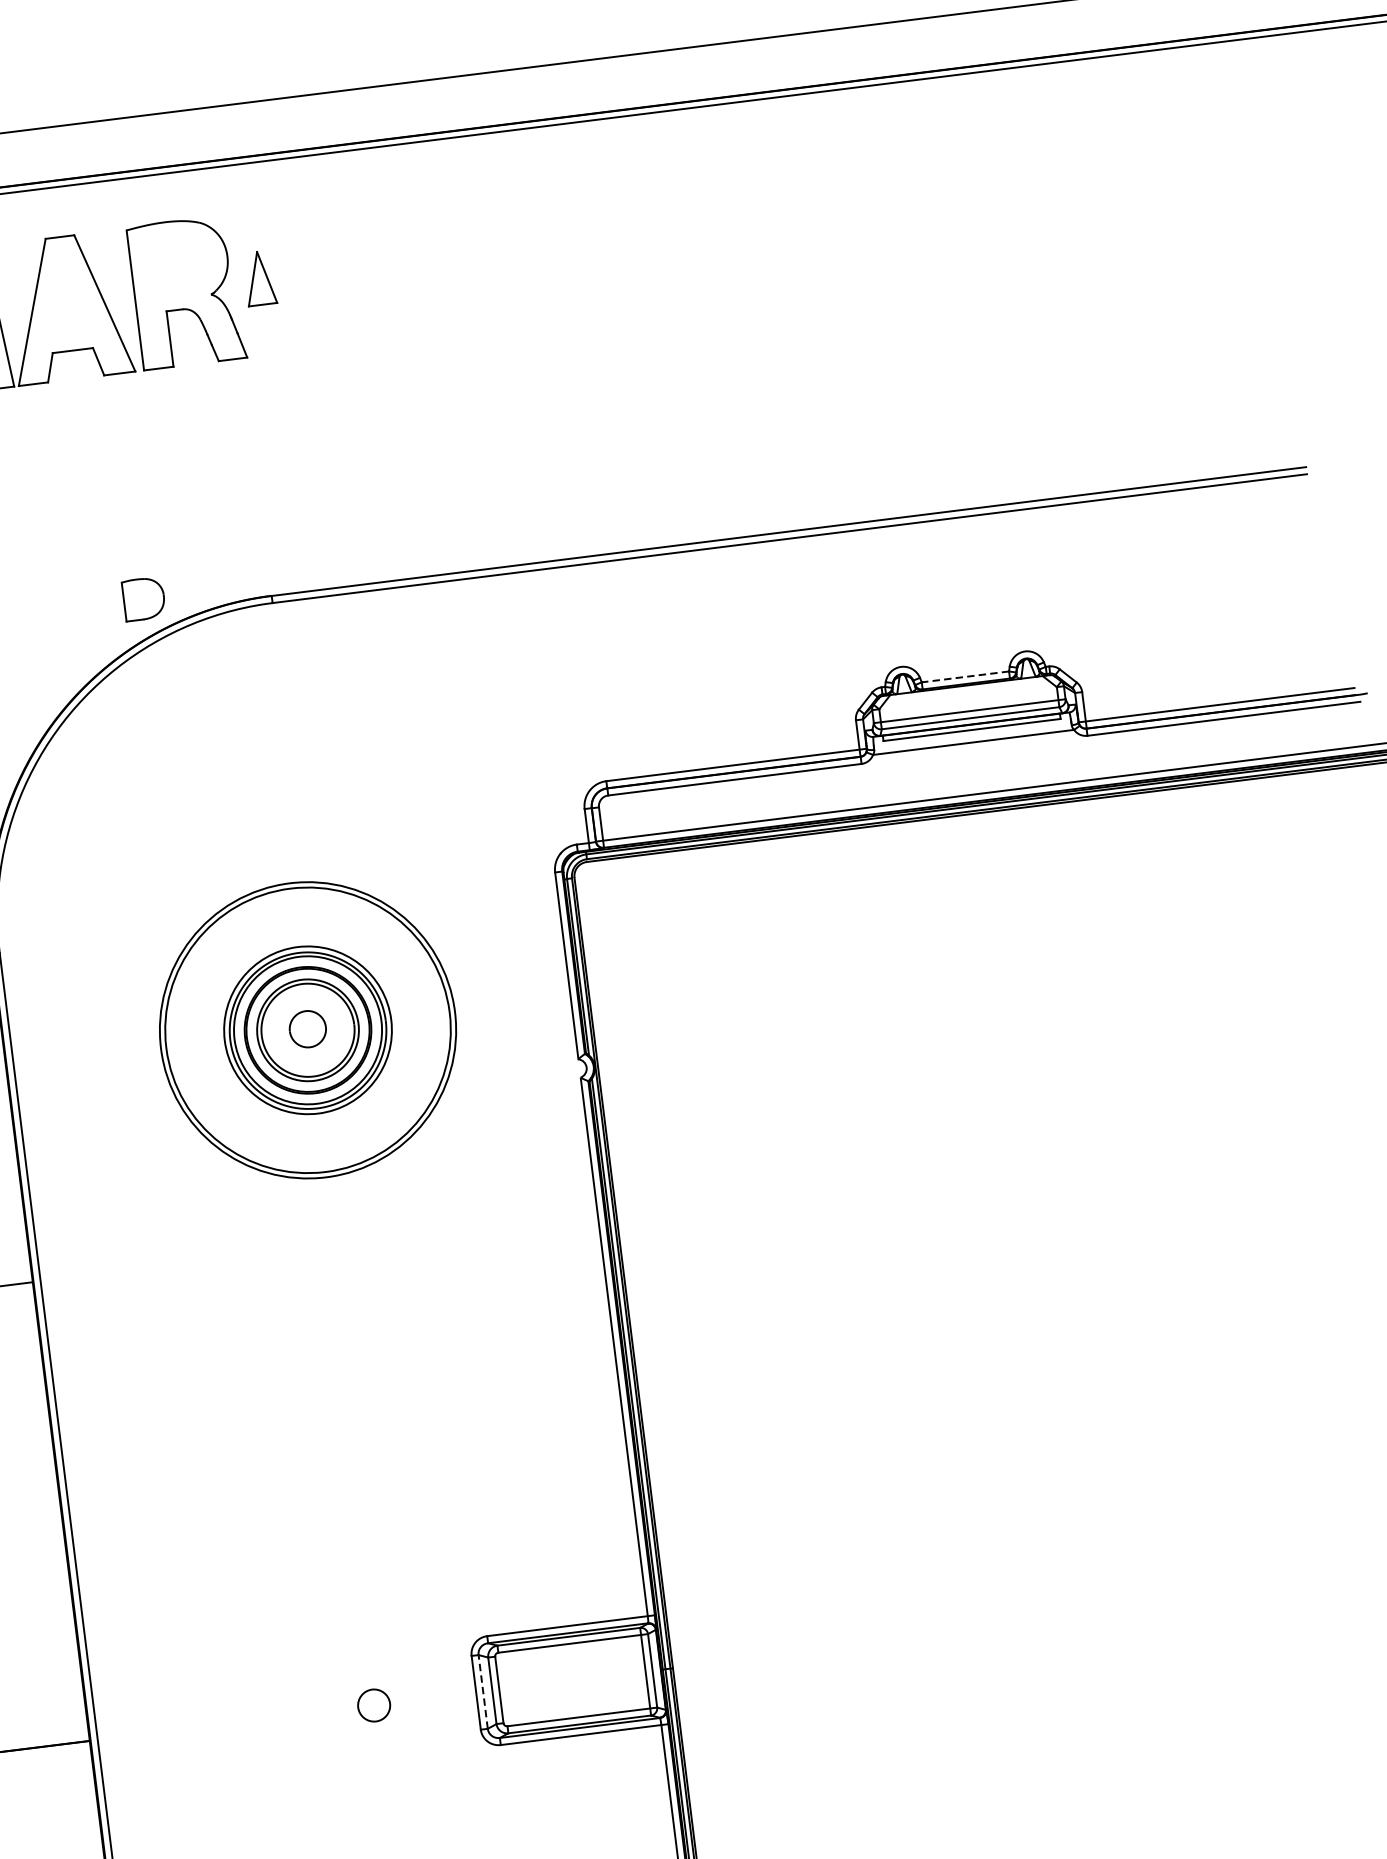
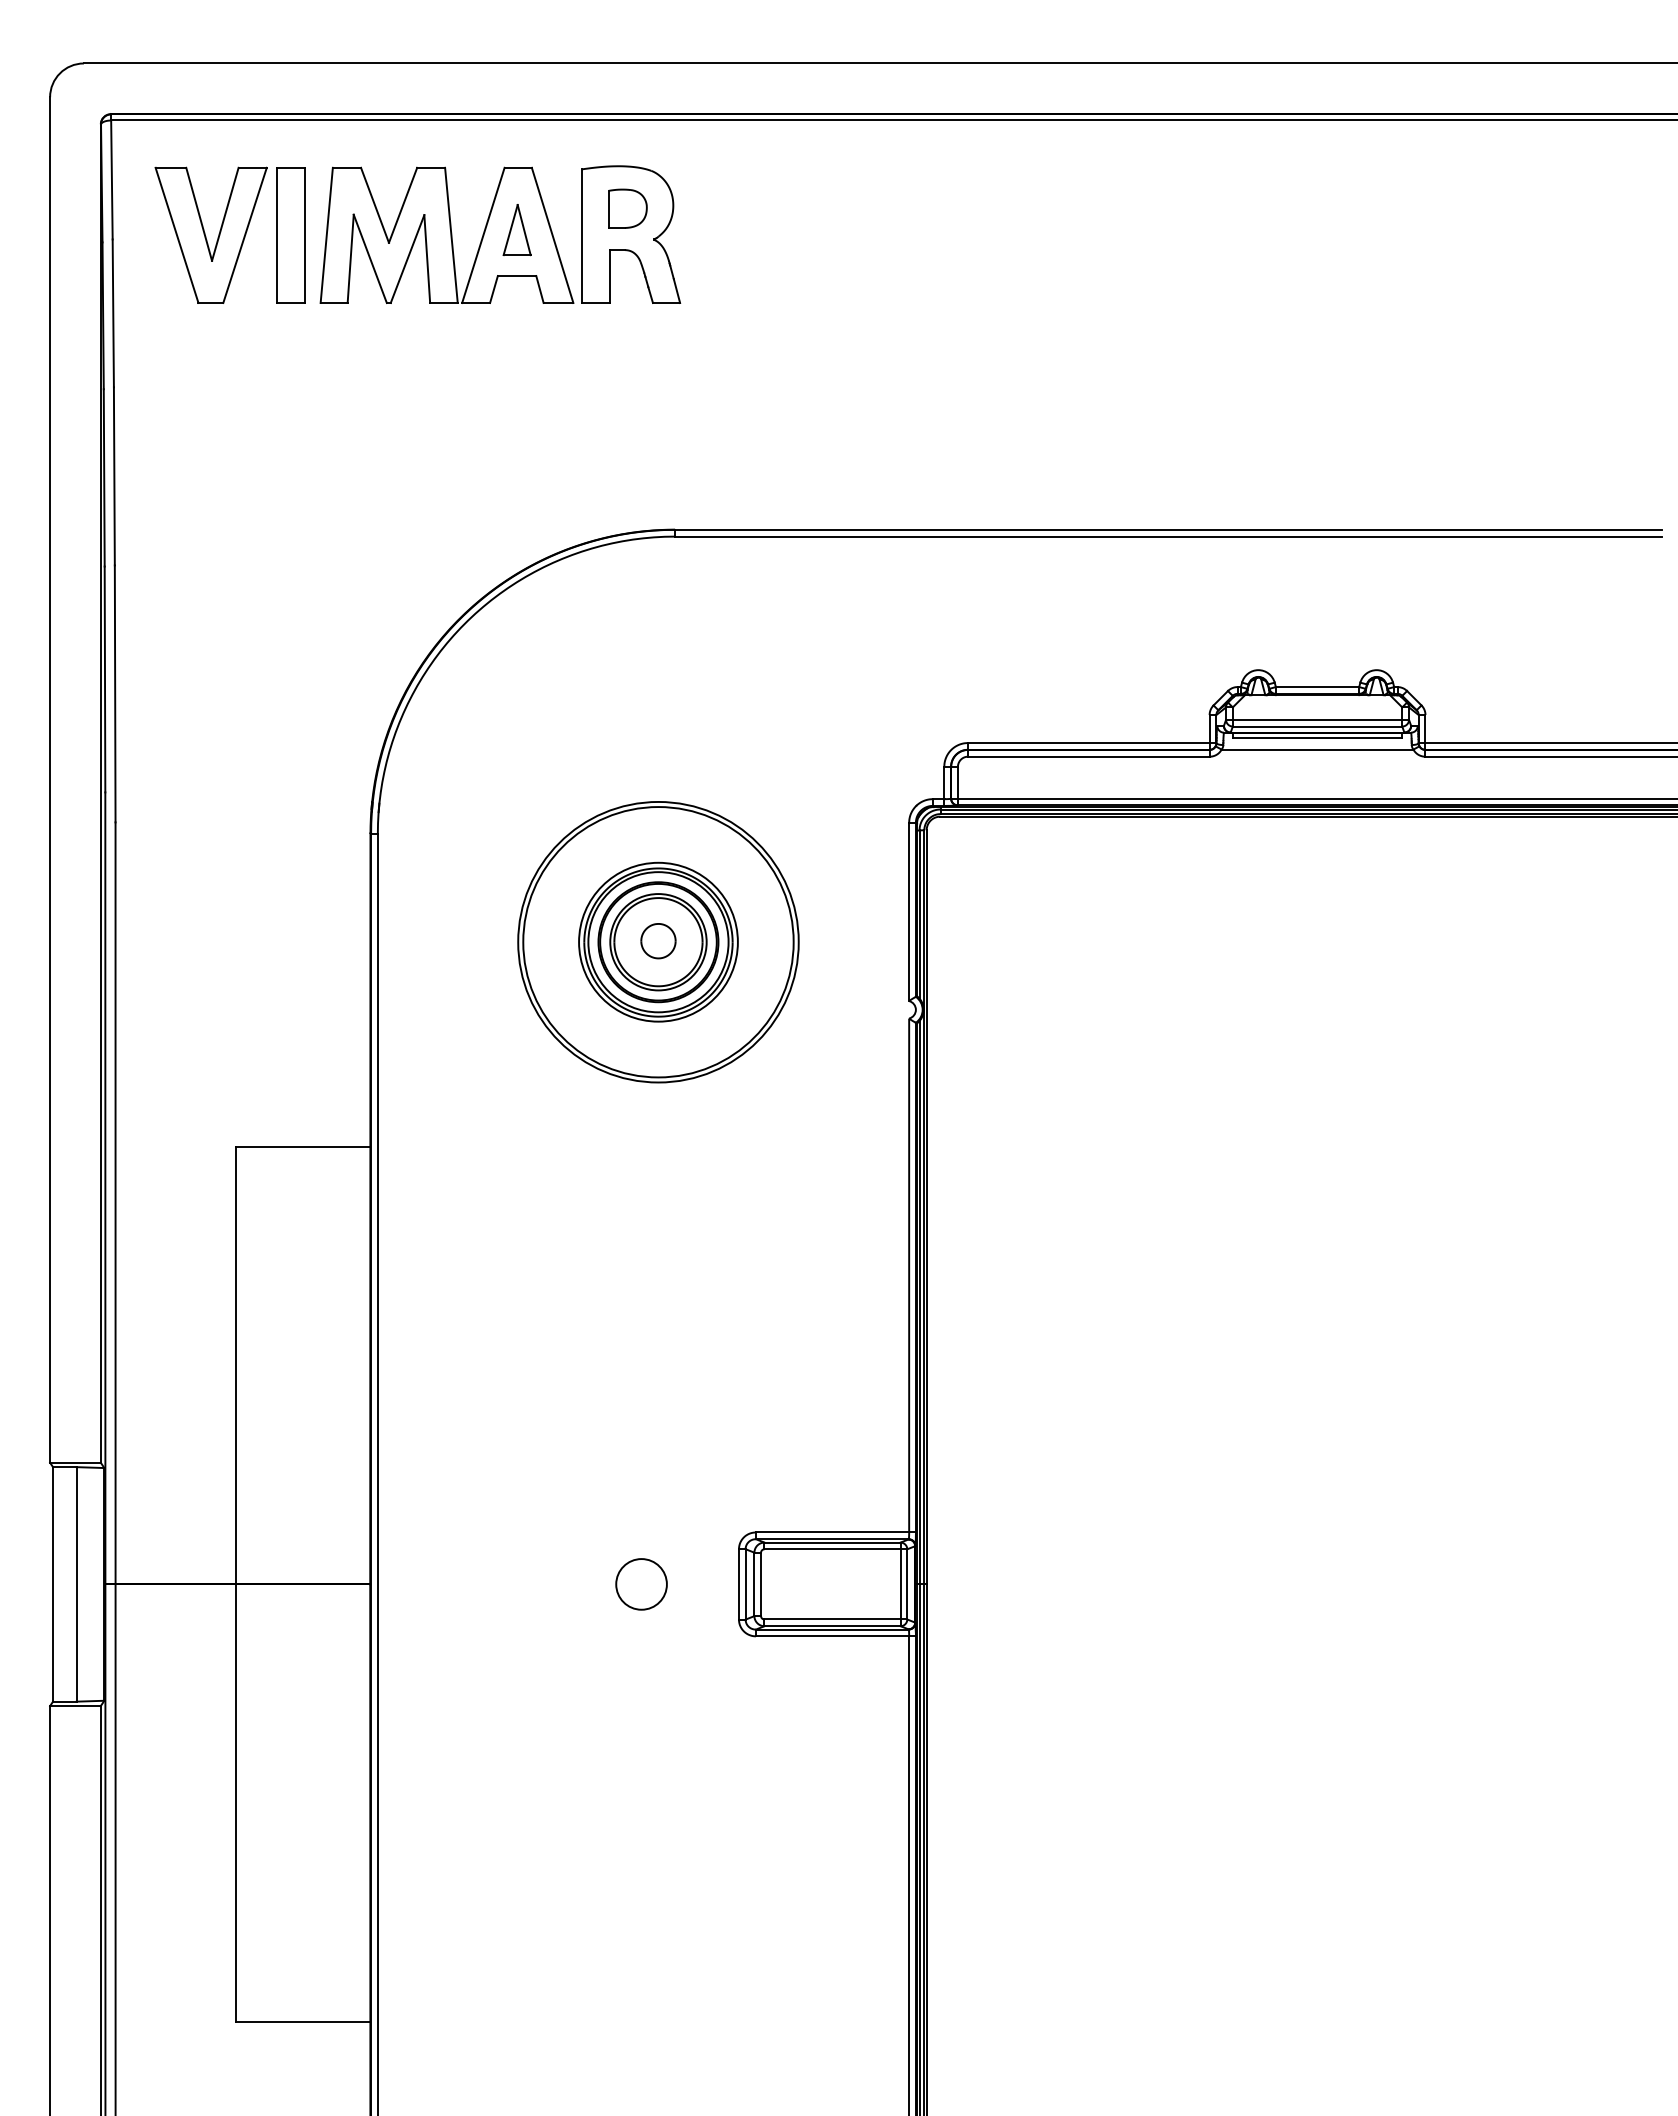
part: (259, 278) -> (516, 230), moved
part: (143, 598) -> (627, 208), moved
line: (965, 677) -> (1317, 687), dashed -> solid
line: (482, 1691) -> (745, 1583), dashed -> solid
circle: (374, 1705) -> (641, 1584), size x1.67

